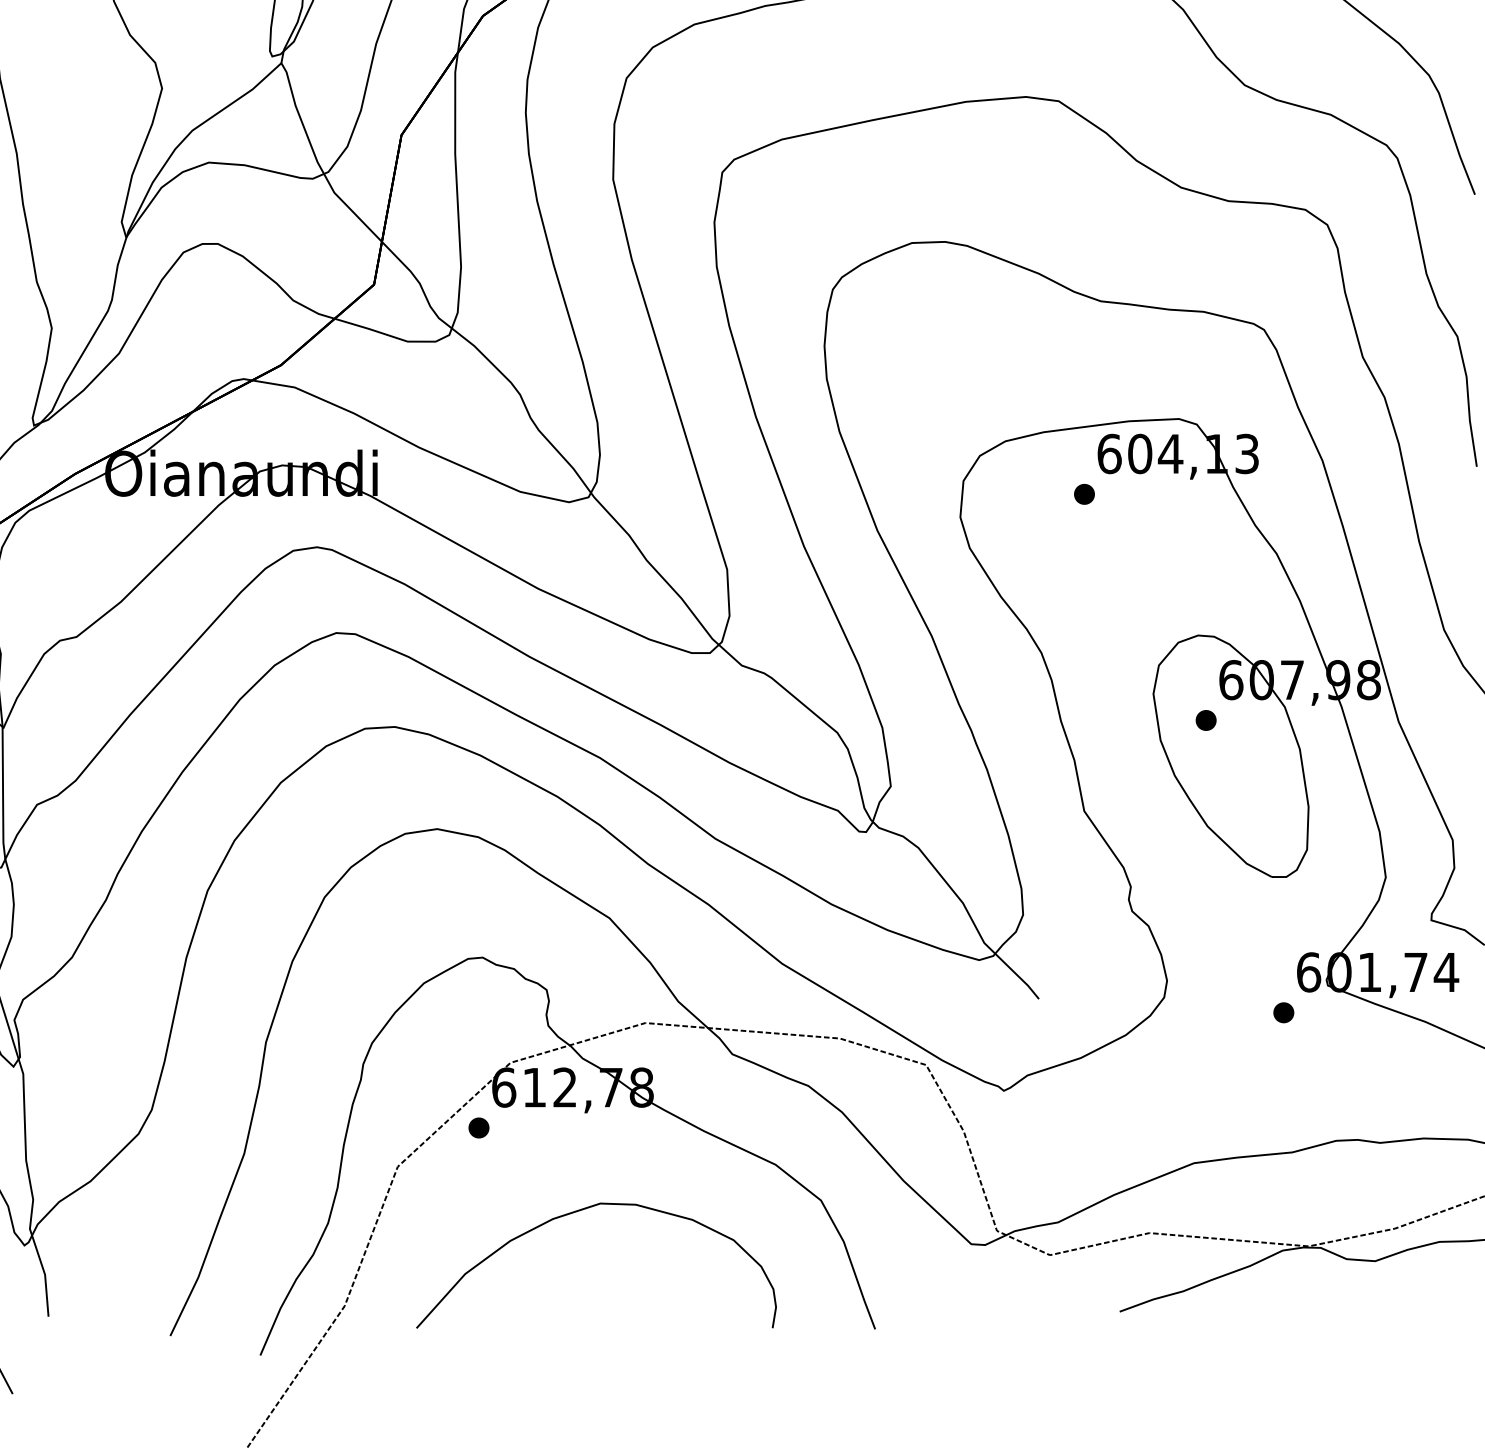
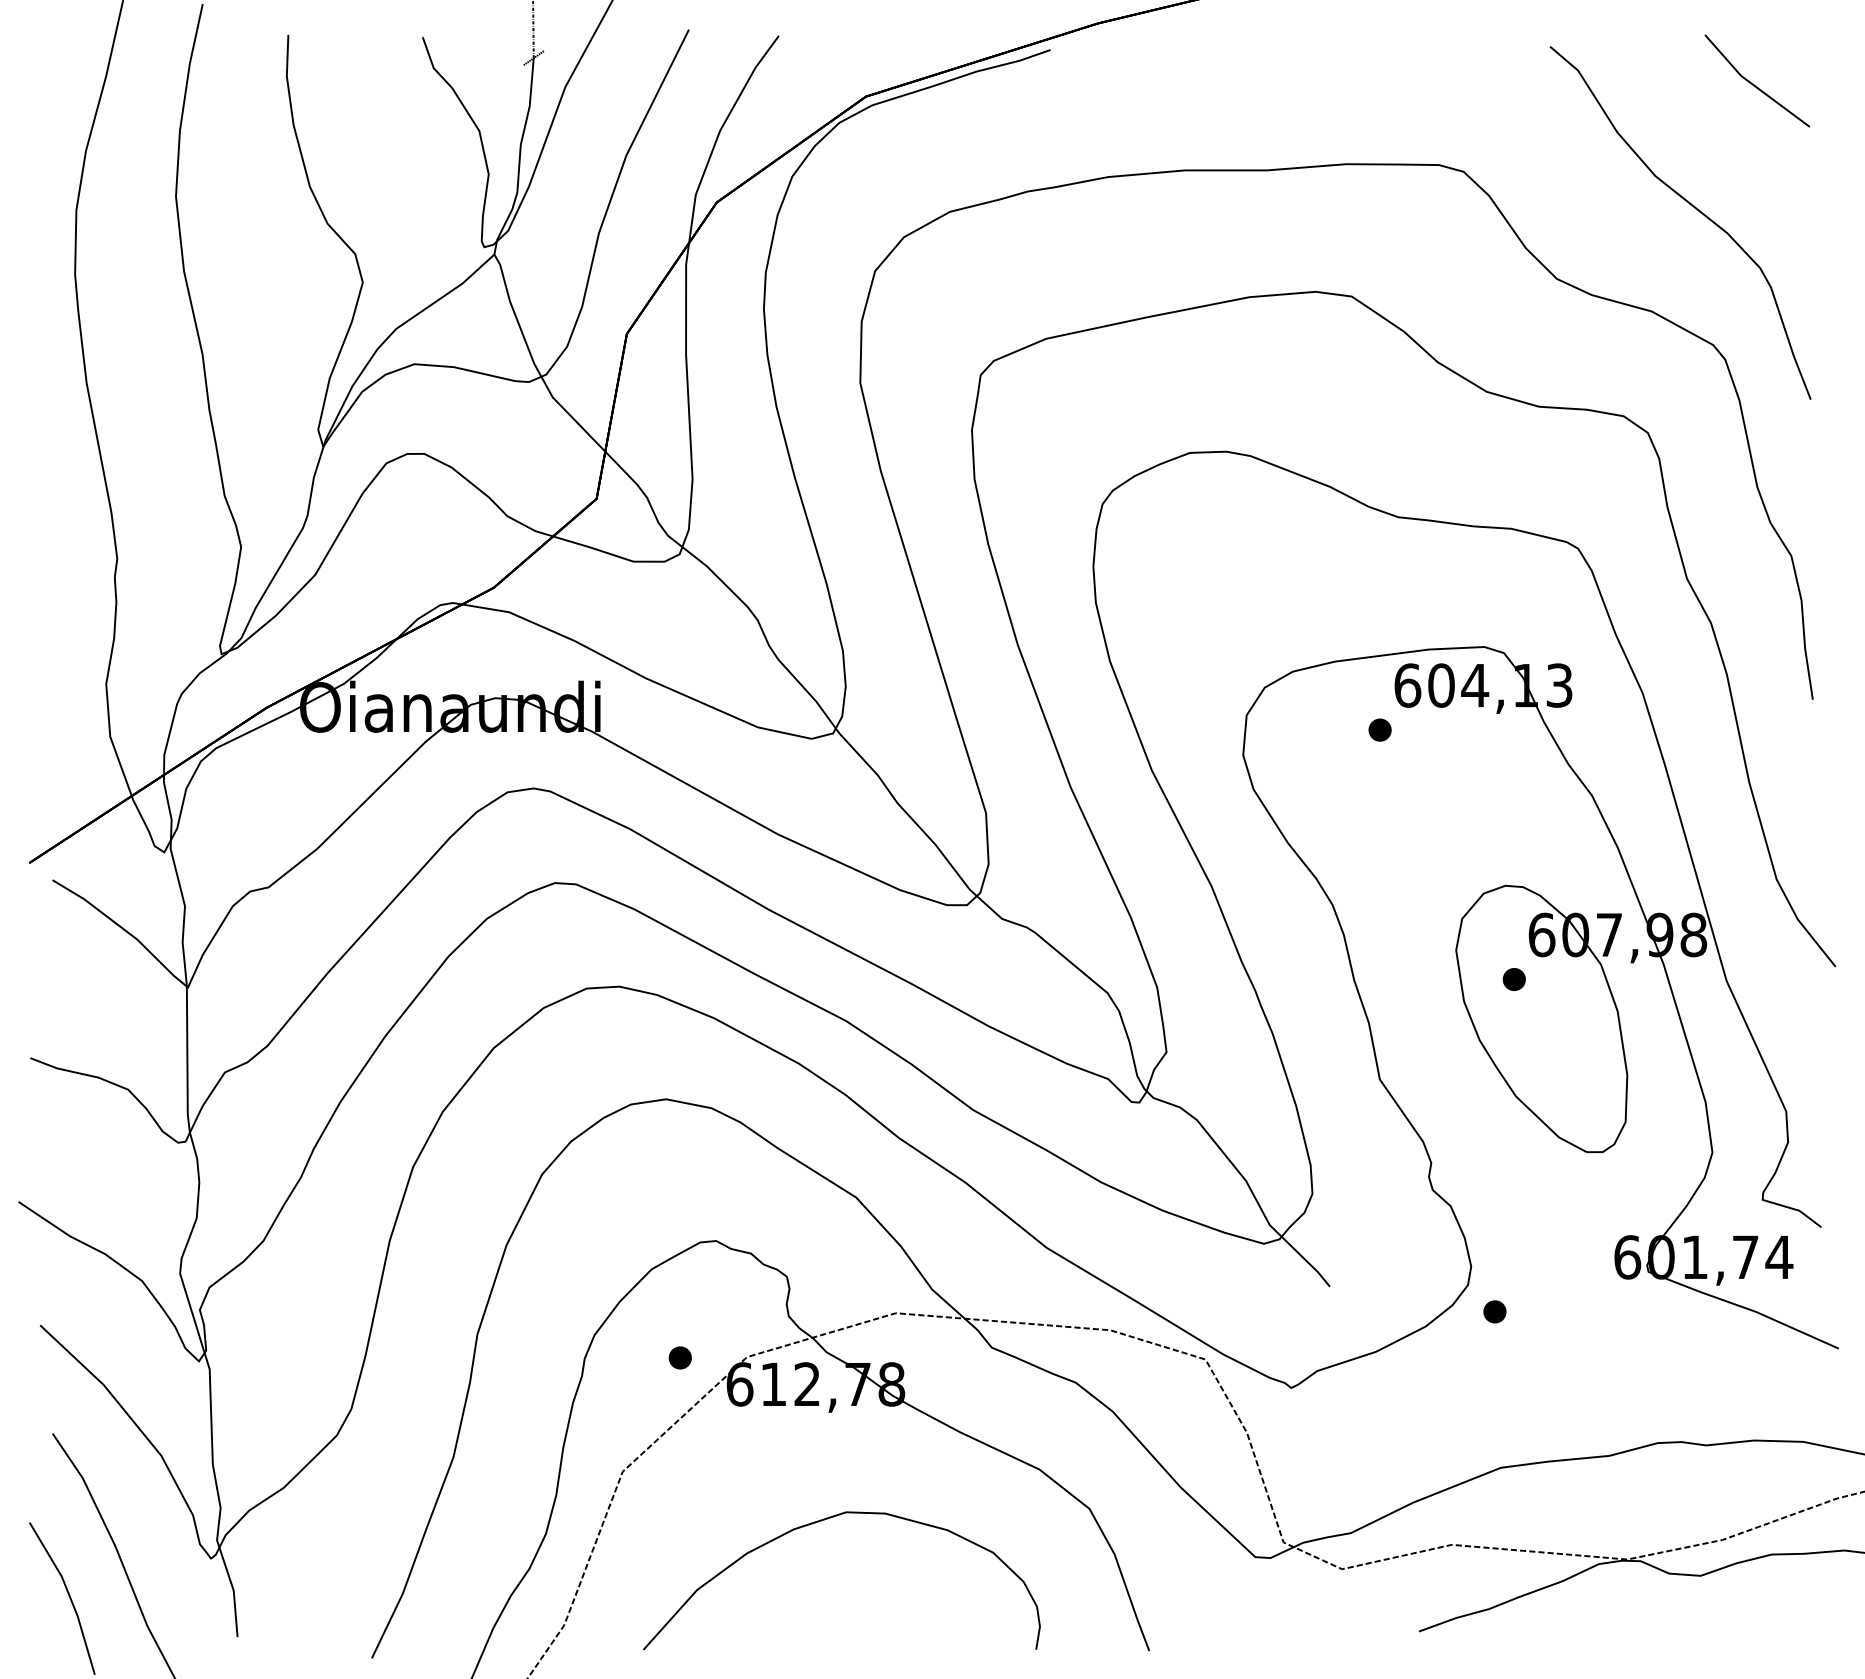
part: (1283, 1012) -> (1494, 1311), moved
part: (478, 1127) -> (679, 1357), moved

